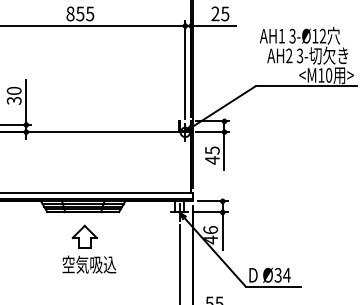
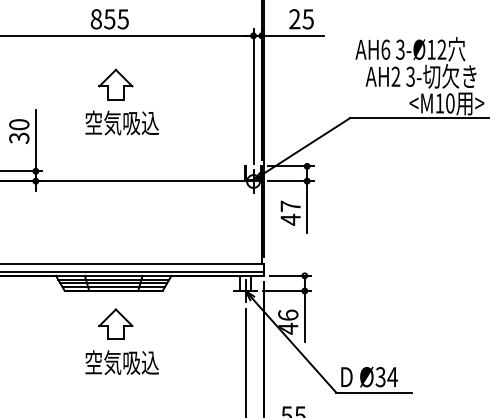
text: (281, 35) -> (385, 48), AH1 -> AH6
part: (89, 73) -> (122, 100), added
text: (212, 150) -> (290, 206), 45 -> 47

